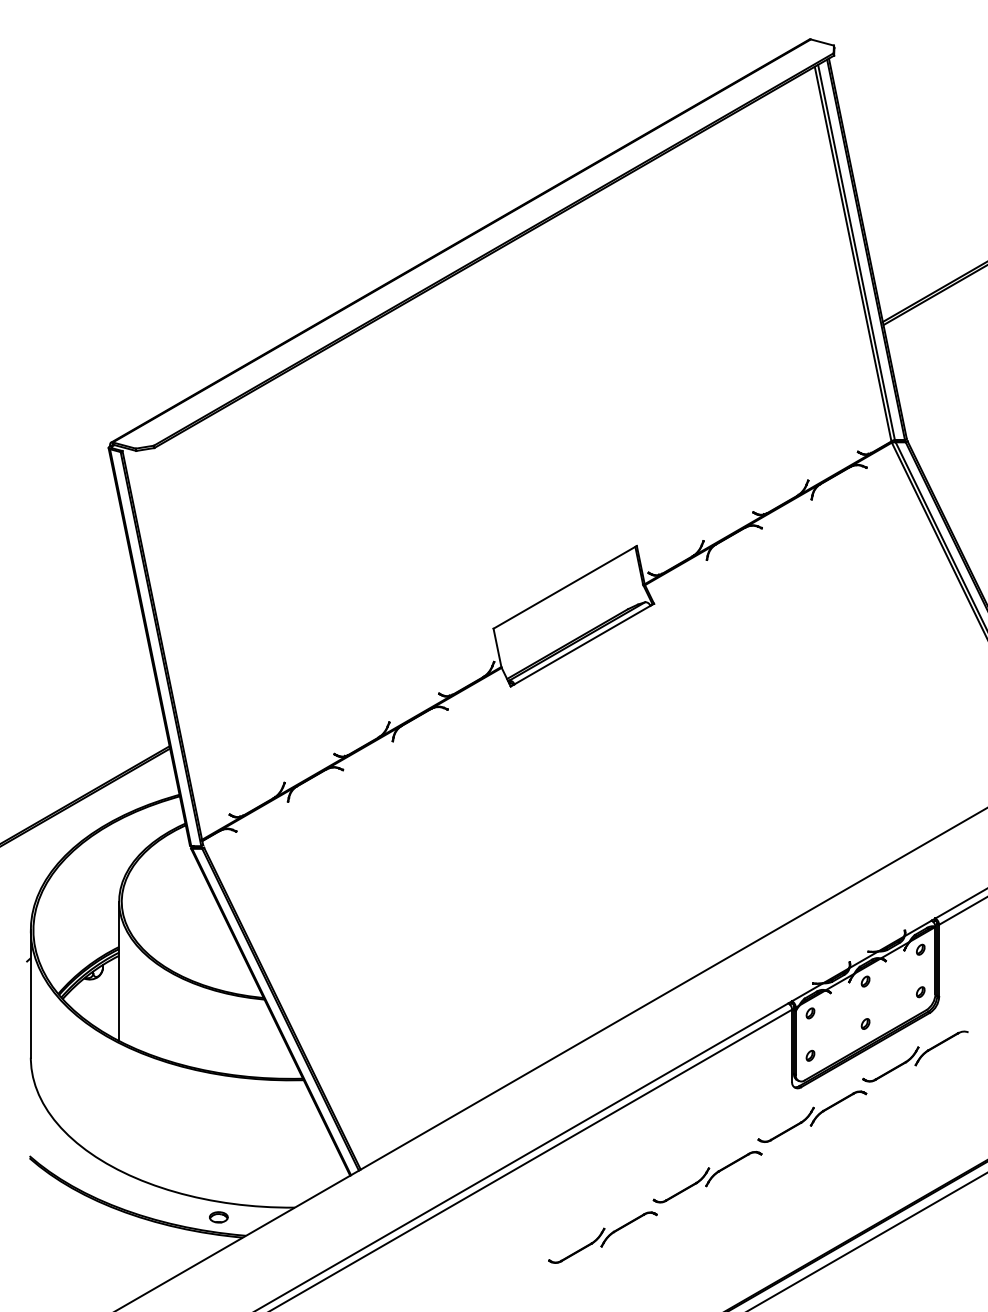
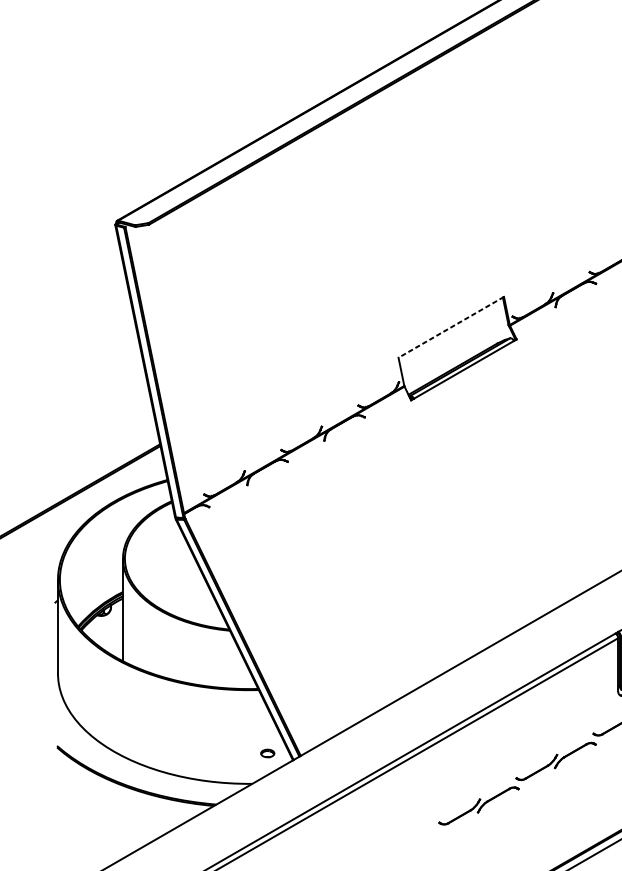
line: (565, 587) -> (451, 327), solid -> dashed
part: (218, 1217) -> (267, 753), moved

